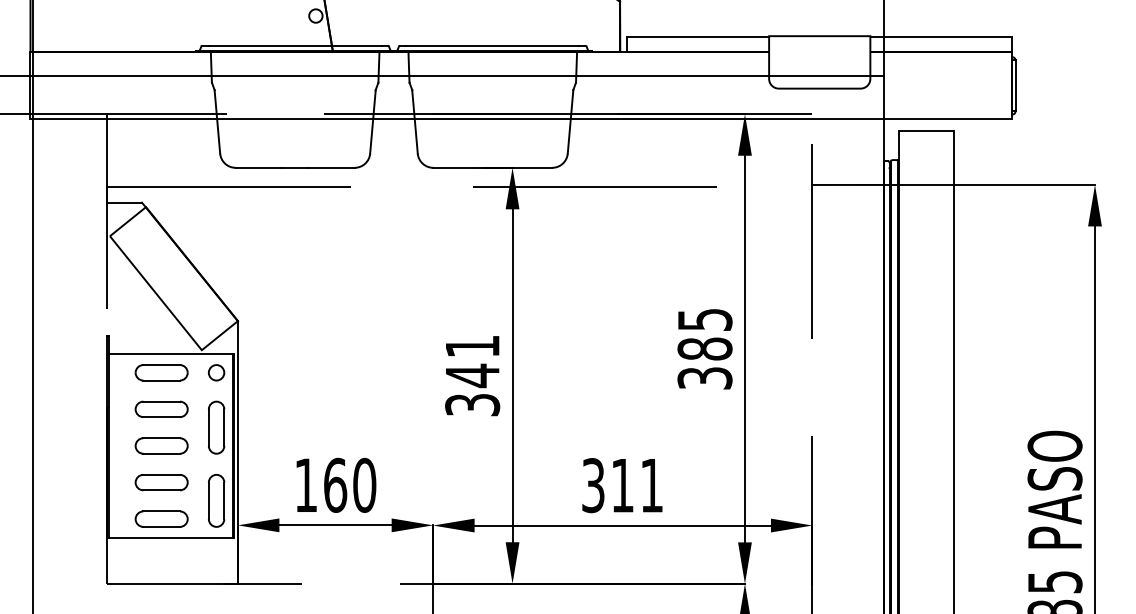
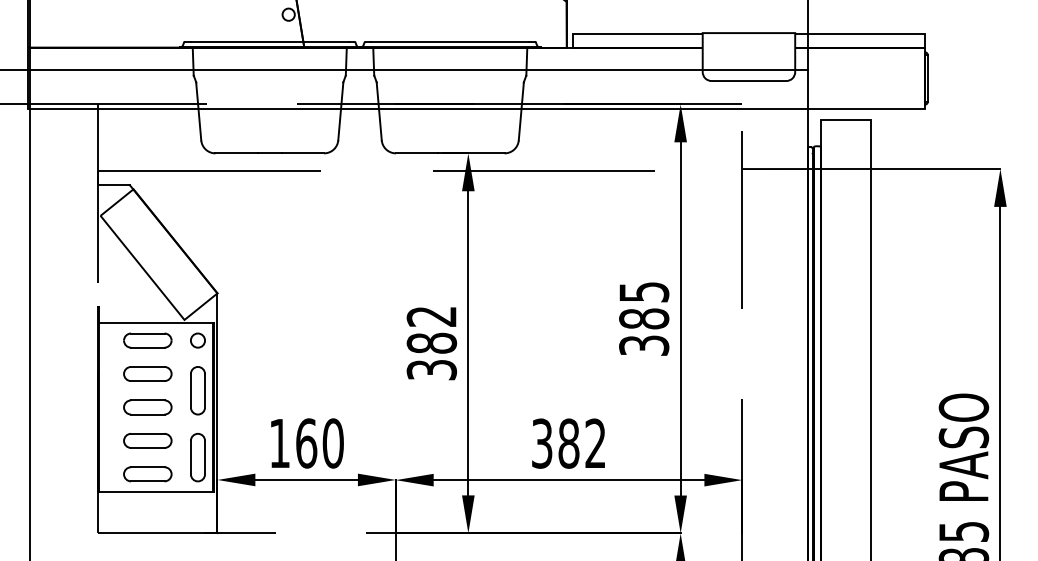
text: (472, 362) -> (431, 331), 341 -> 382
text: (636, 485) -> (581, 443), 311 -> 382

